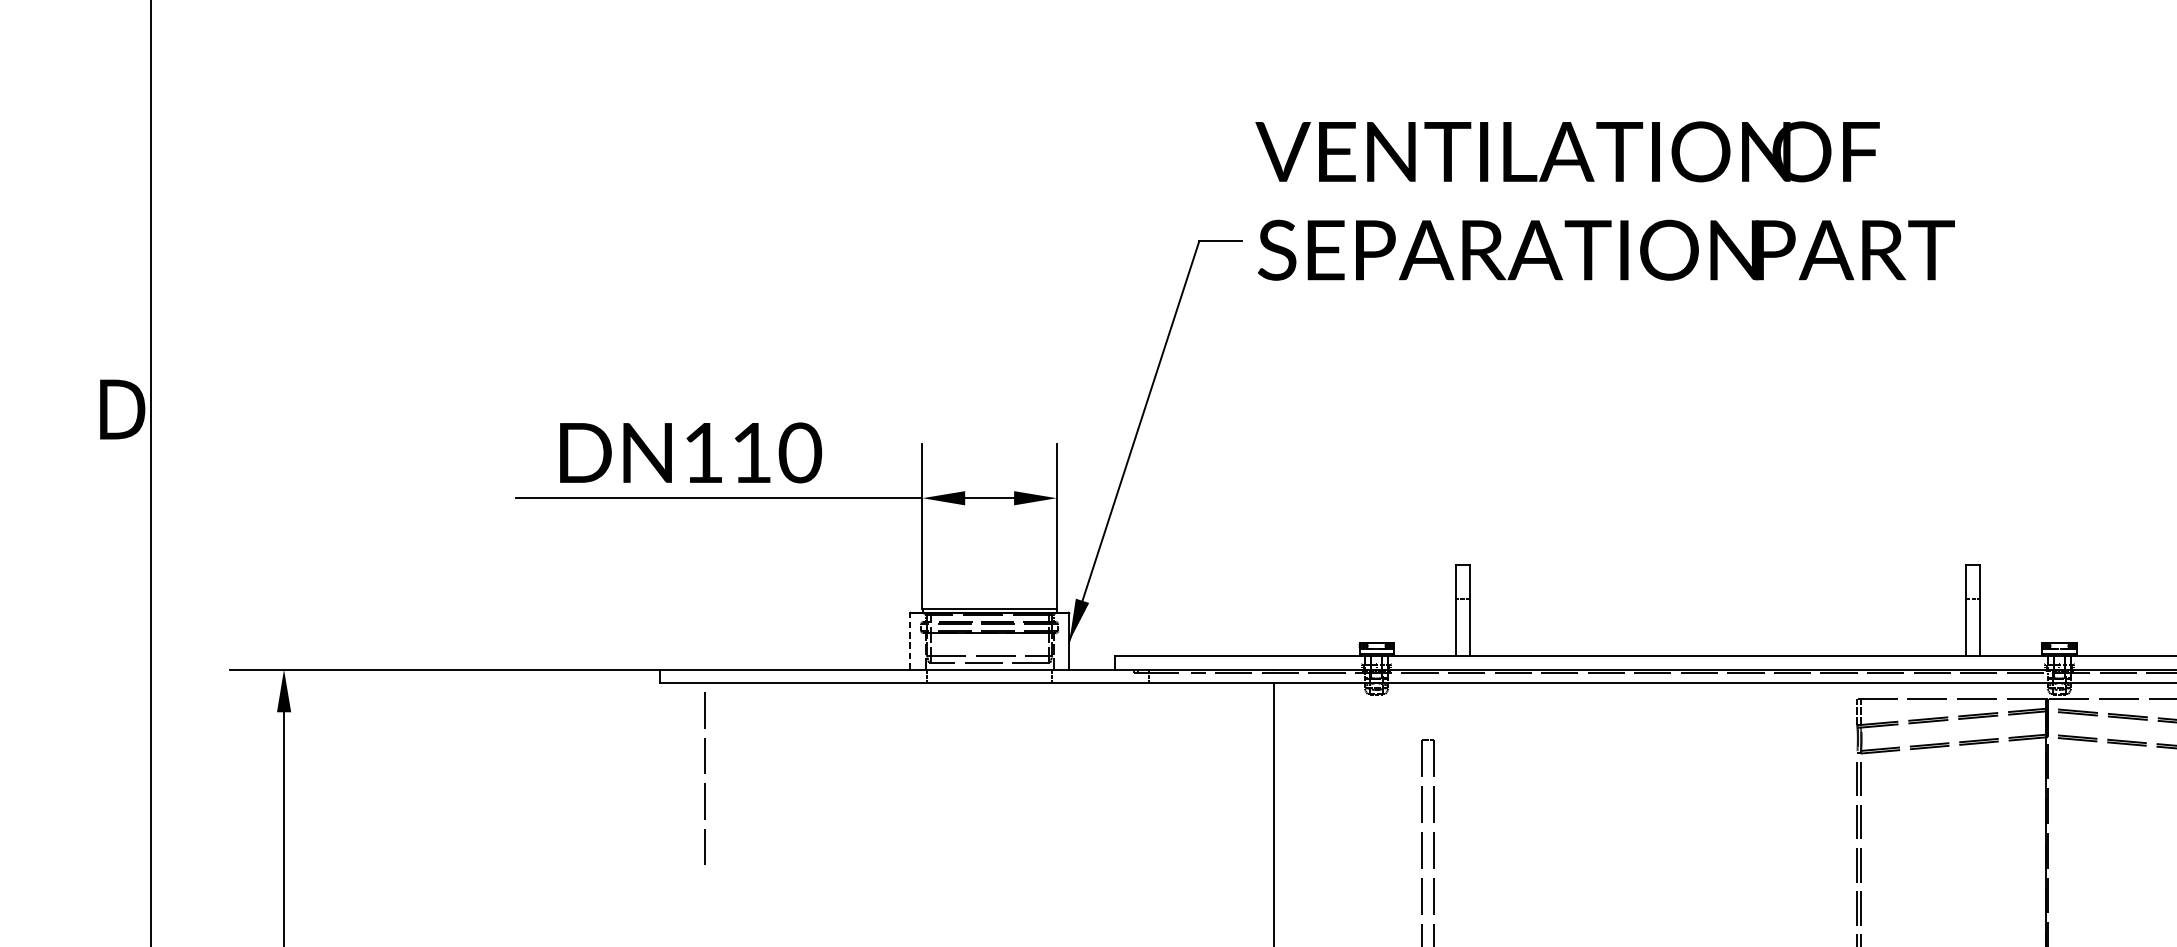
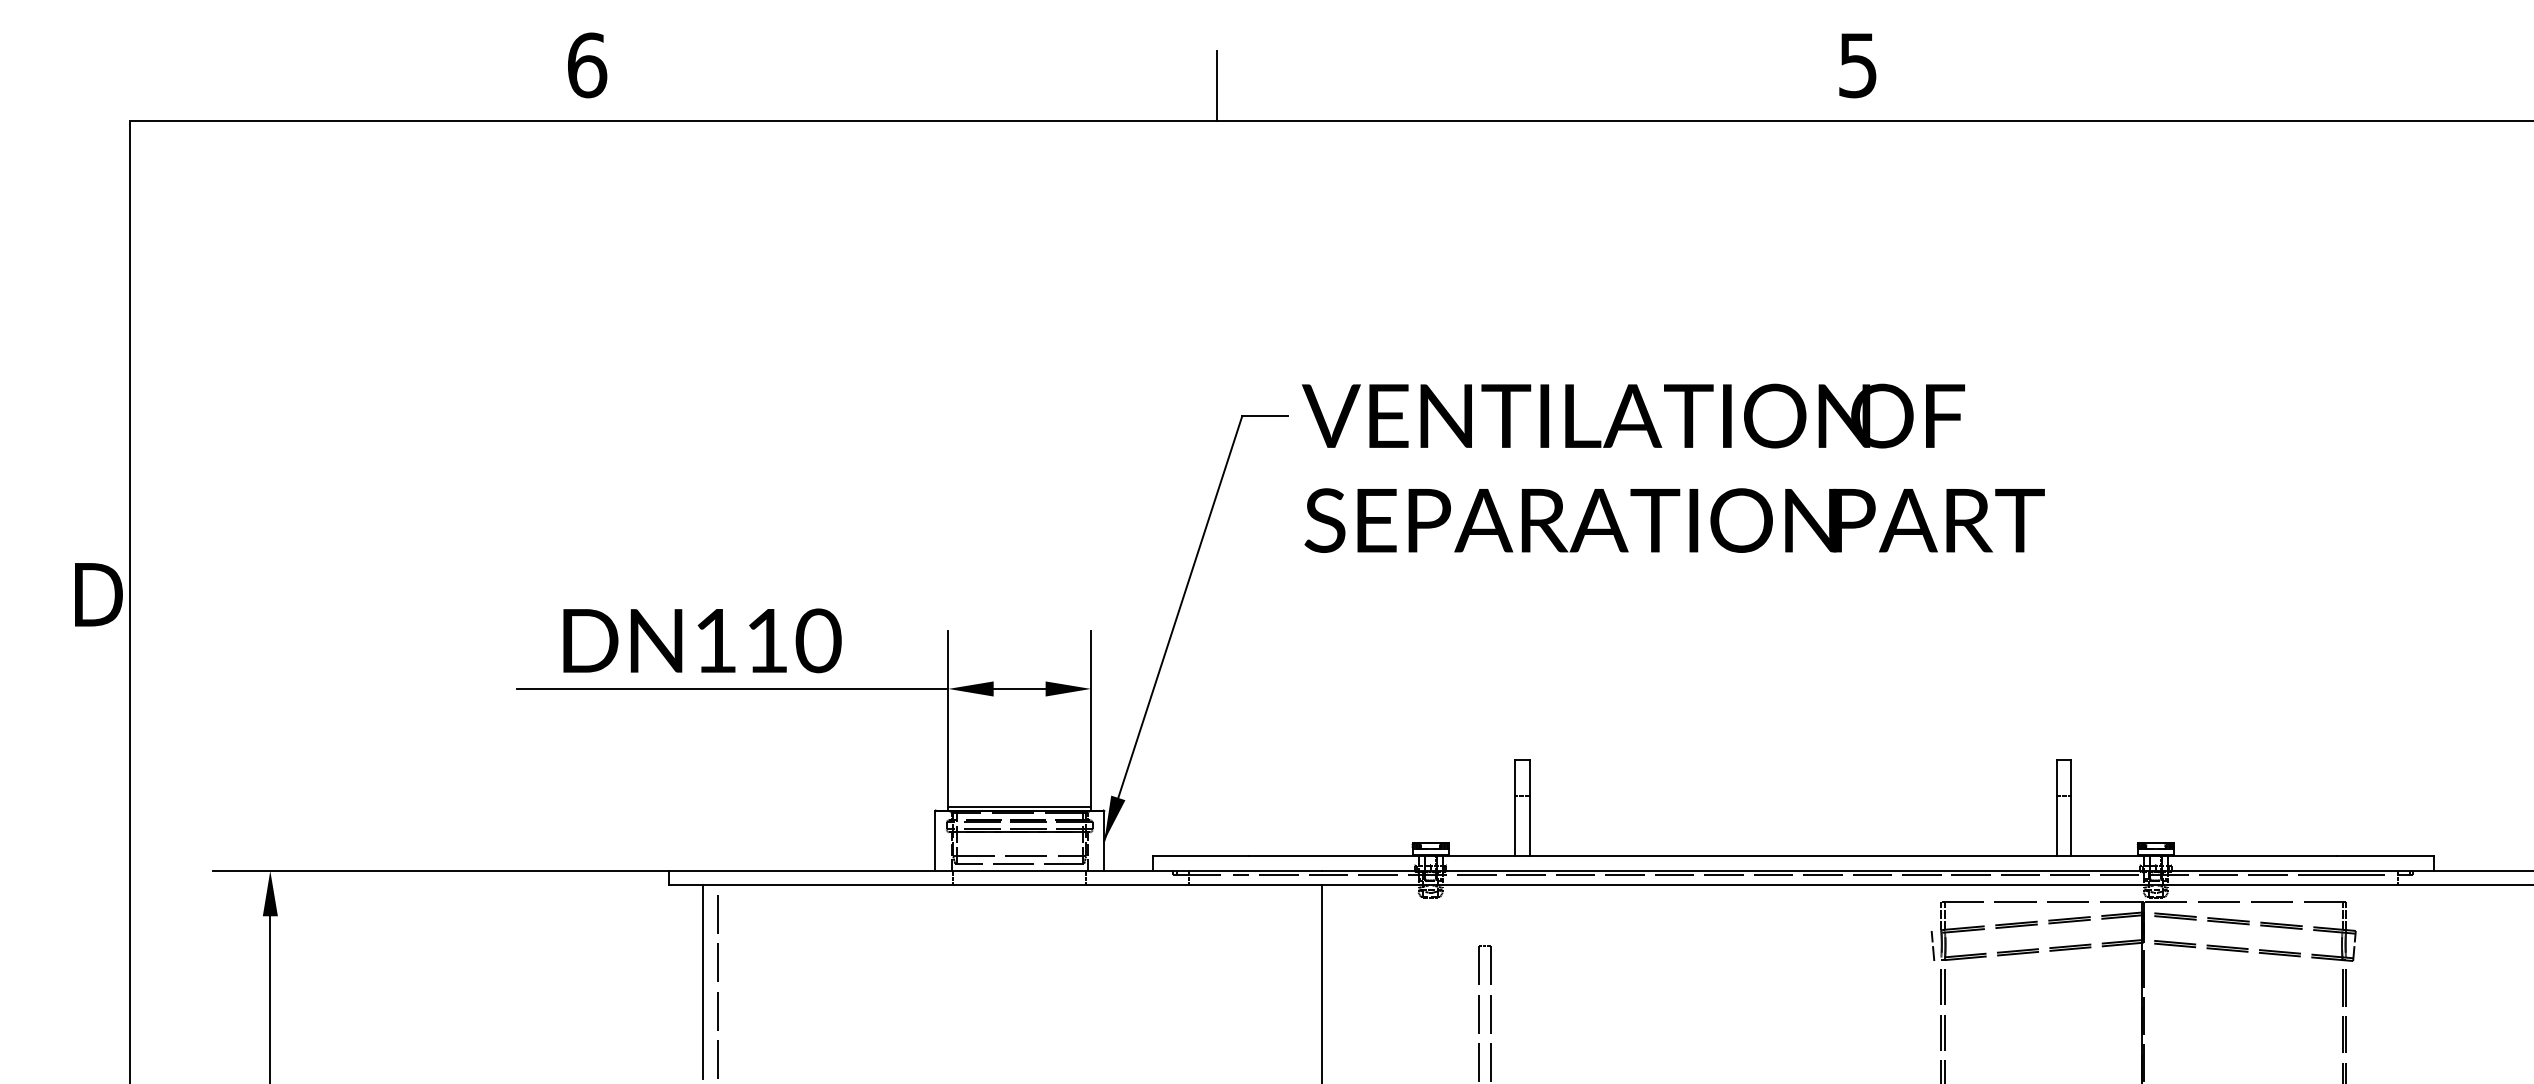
text: (1605, 200) -> (1673, 467), moved
line: (910, 641) -> (935, 841), dashed -> solid
line: (1849, 739) -> (1932, 945), added
line: (691, 773) -> (703, 981), added

